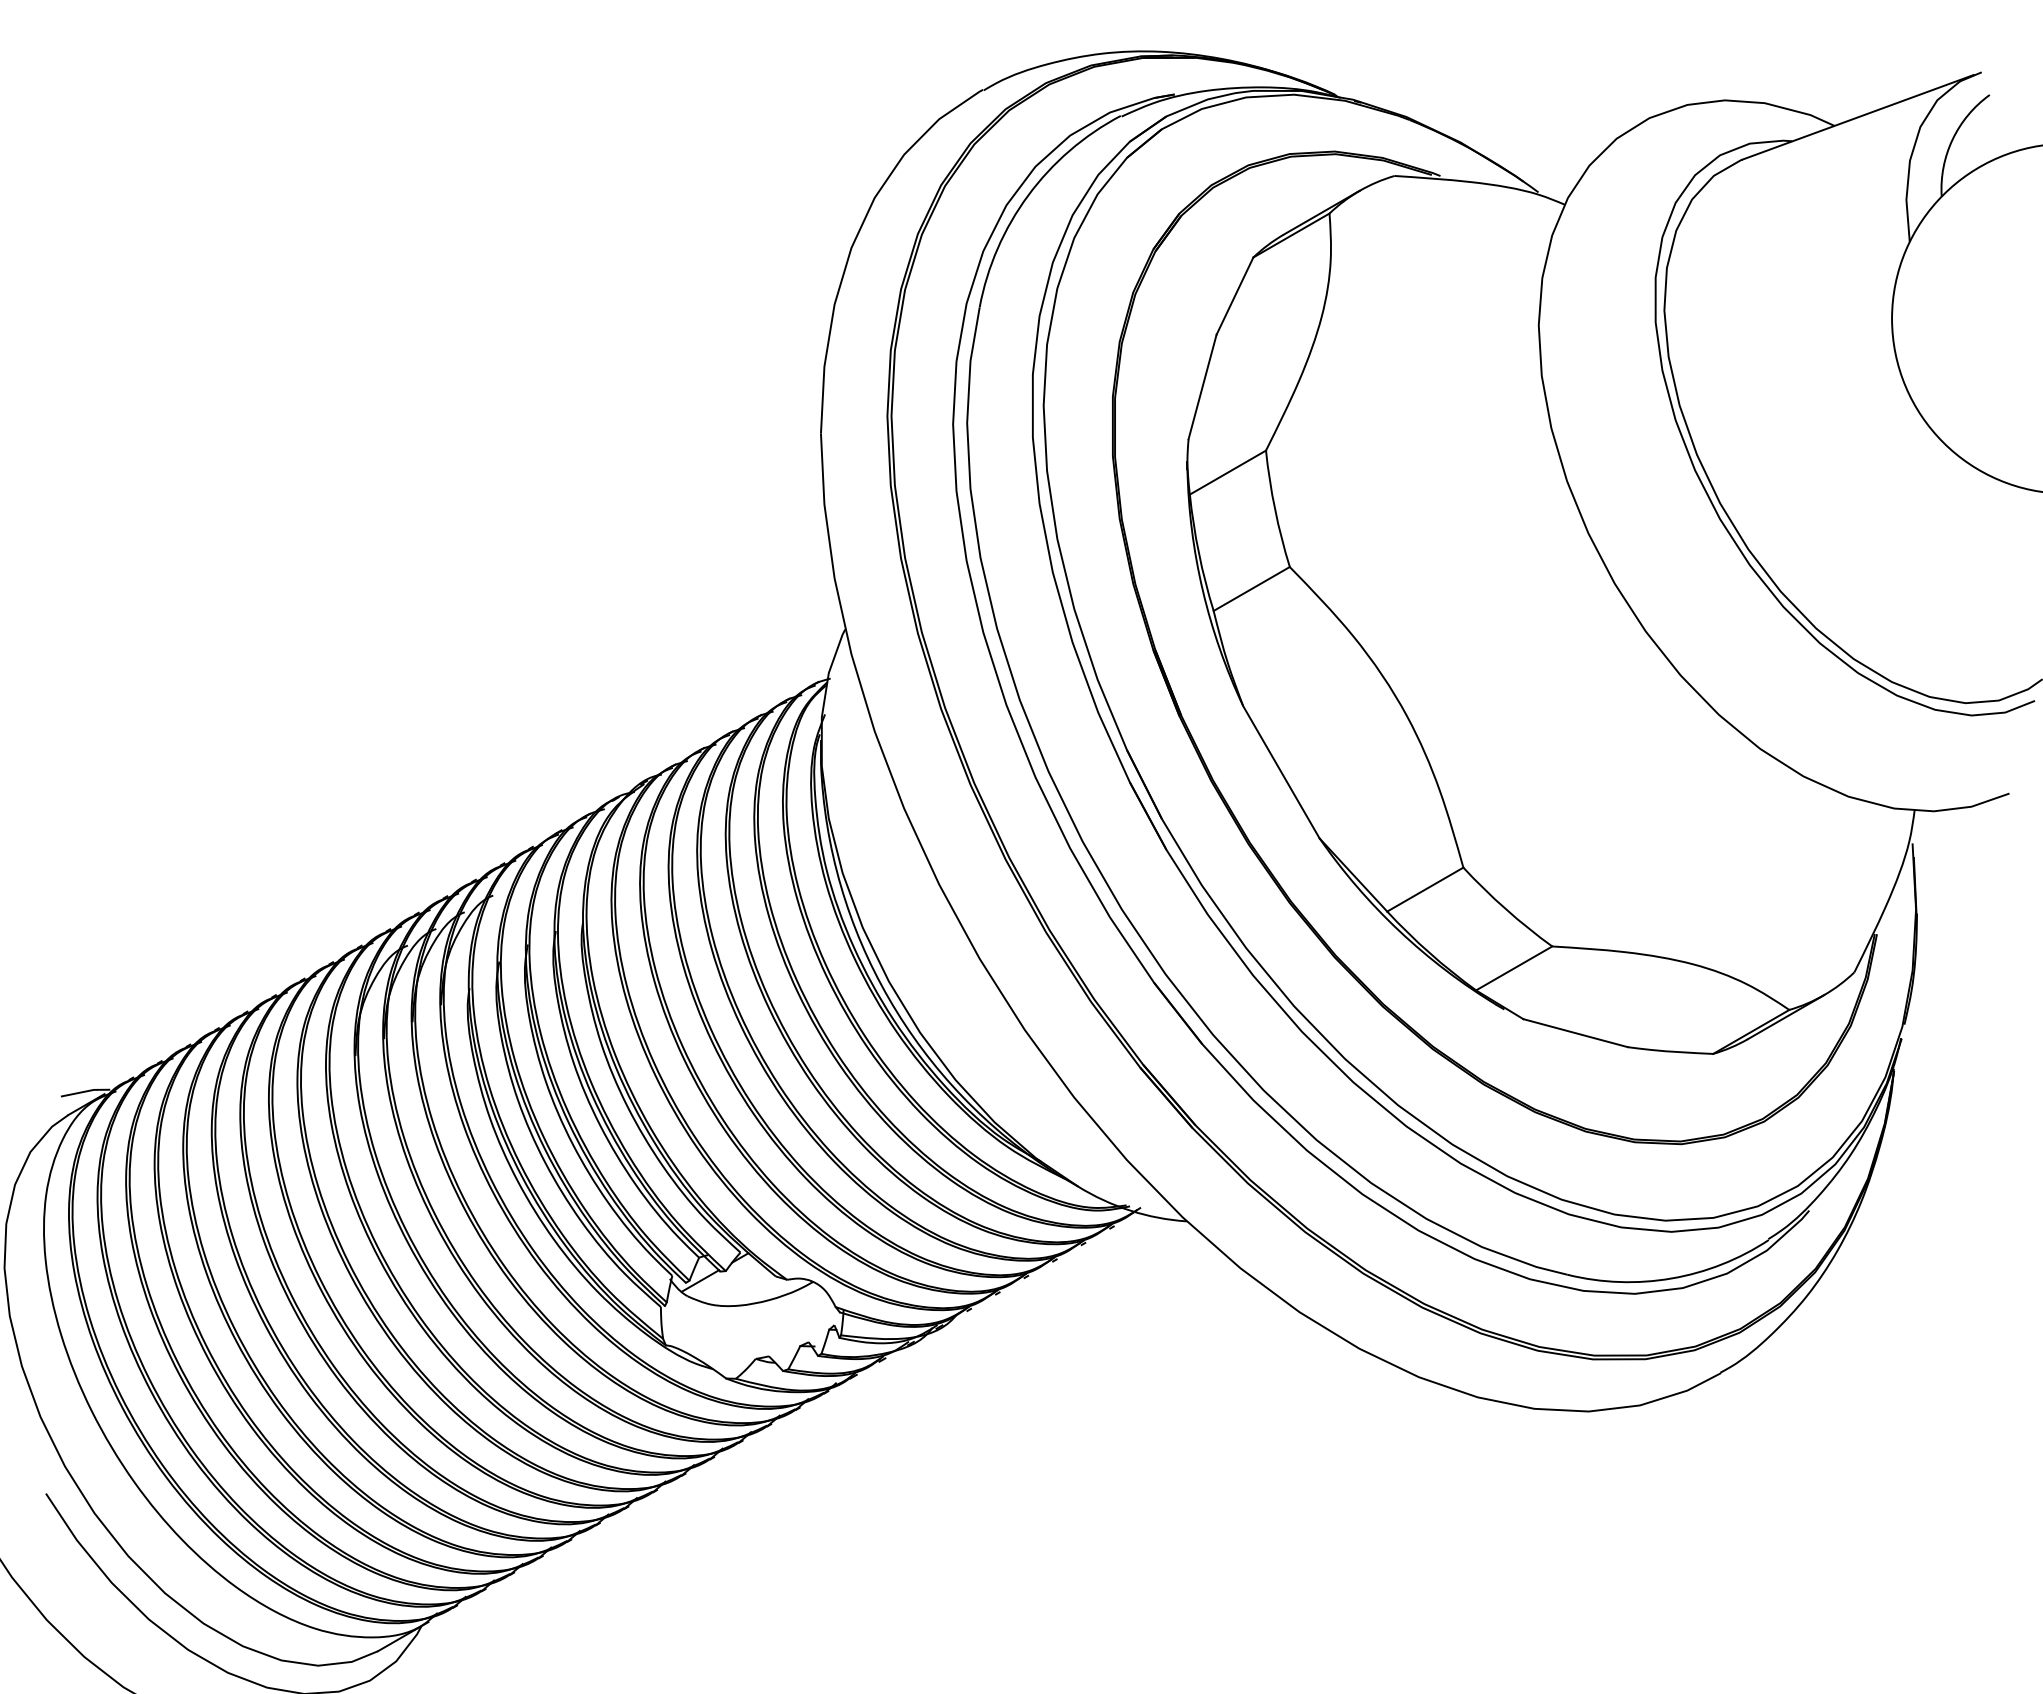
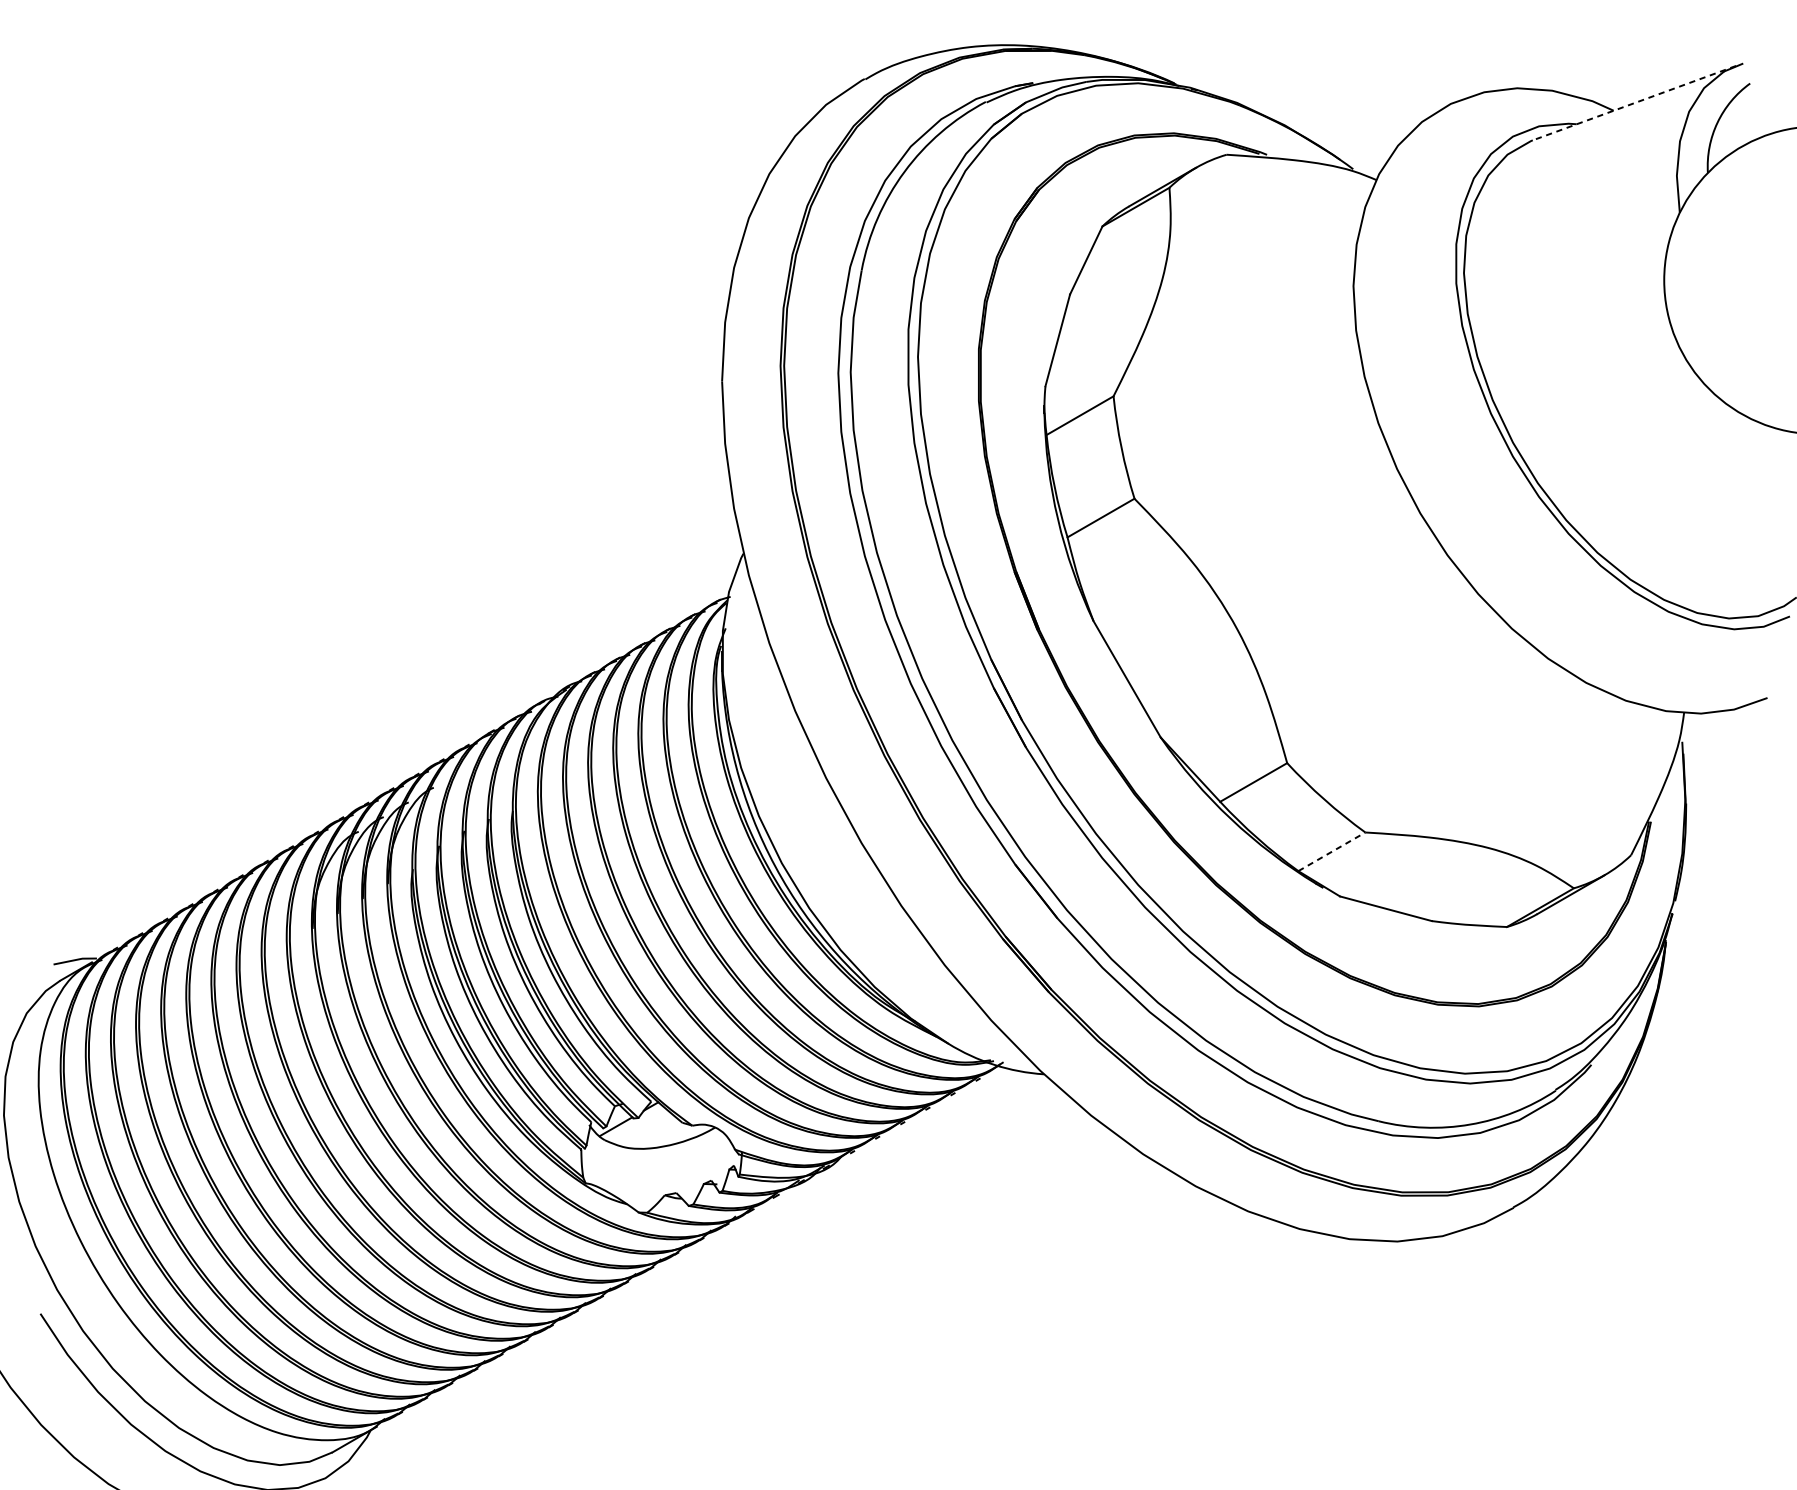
line: (1857, 117) -> (1633, 103), solid -> dashed
line: (1514, 968) -> (1332, 851), solid -> dashed

